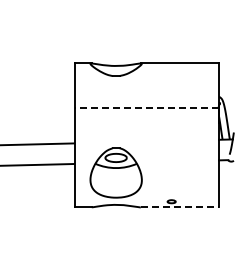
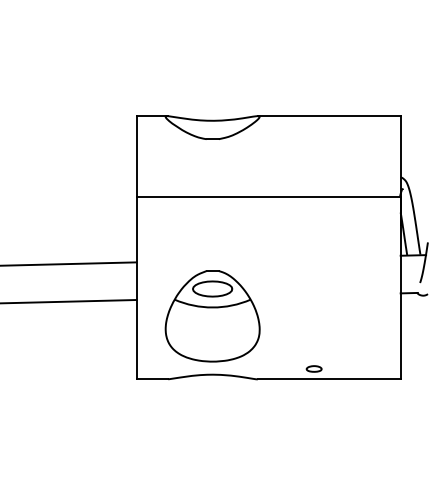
line: (147, 107) -> (269, 196), dashed -> solid
line: (180, 207) -> (330, 379), dashed -> solid

